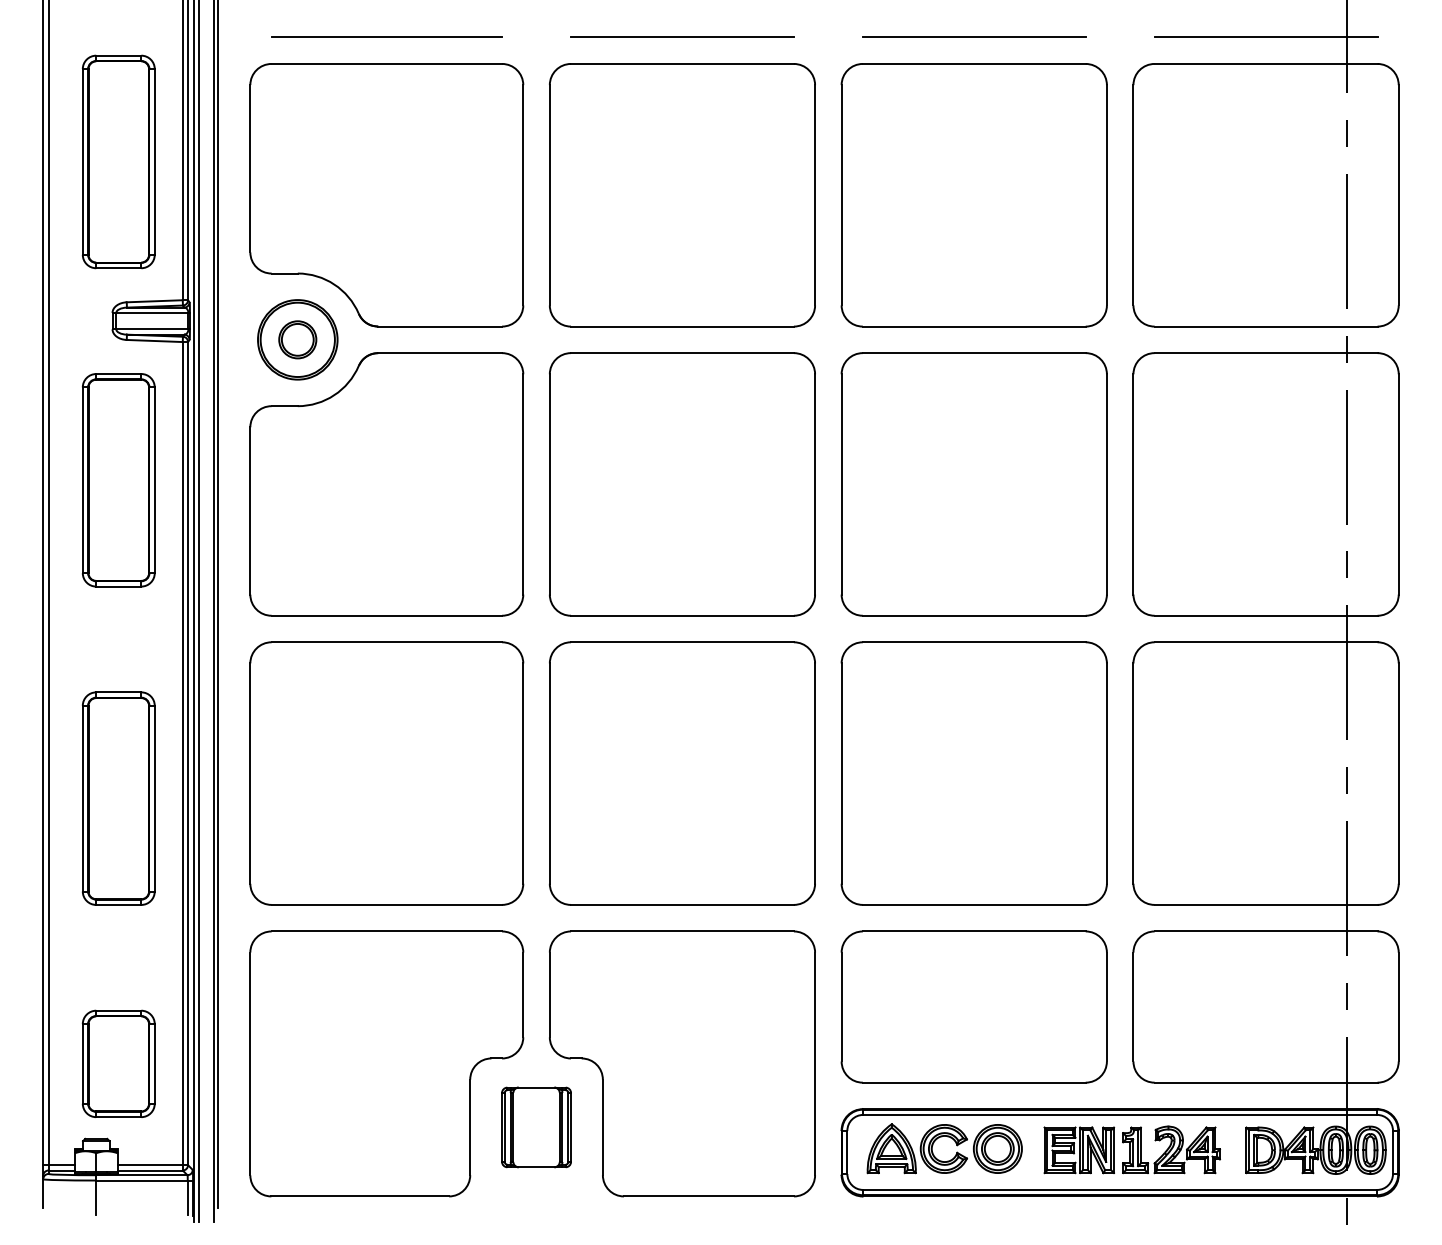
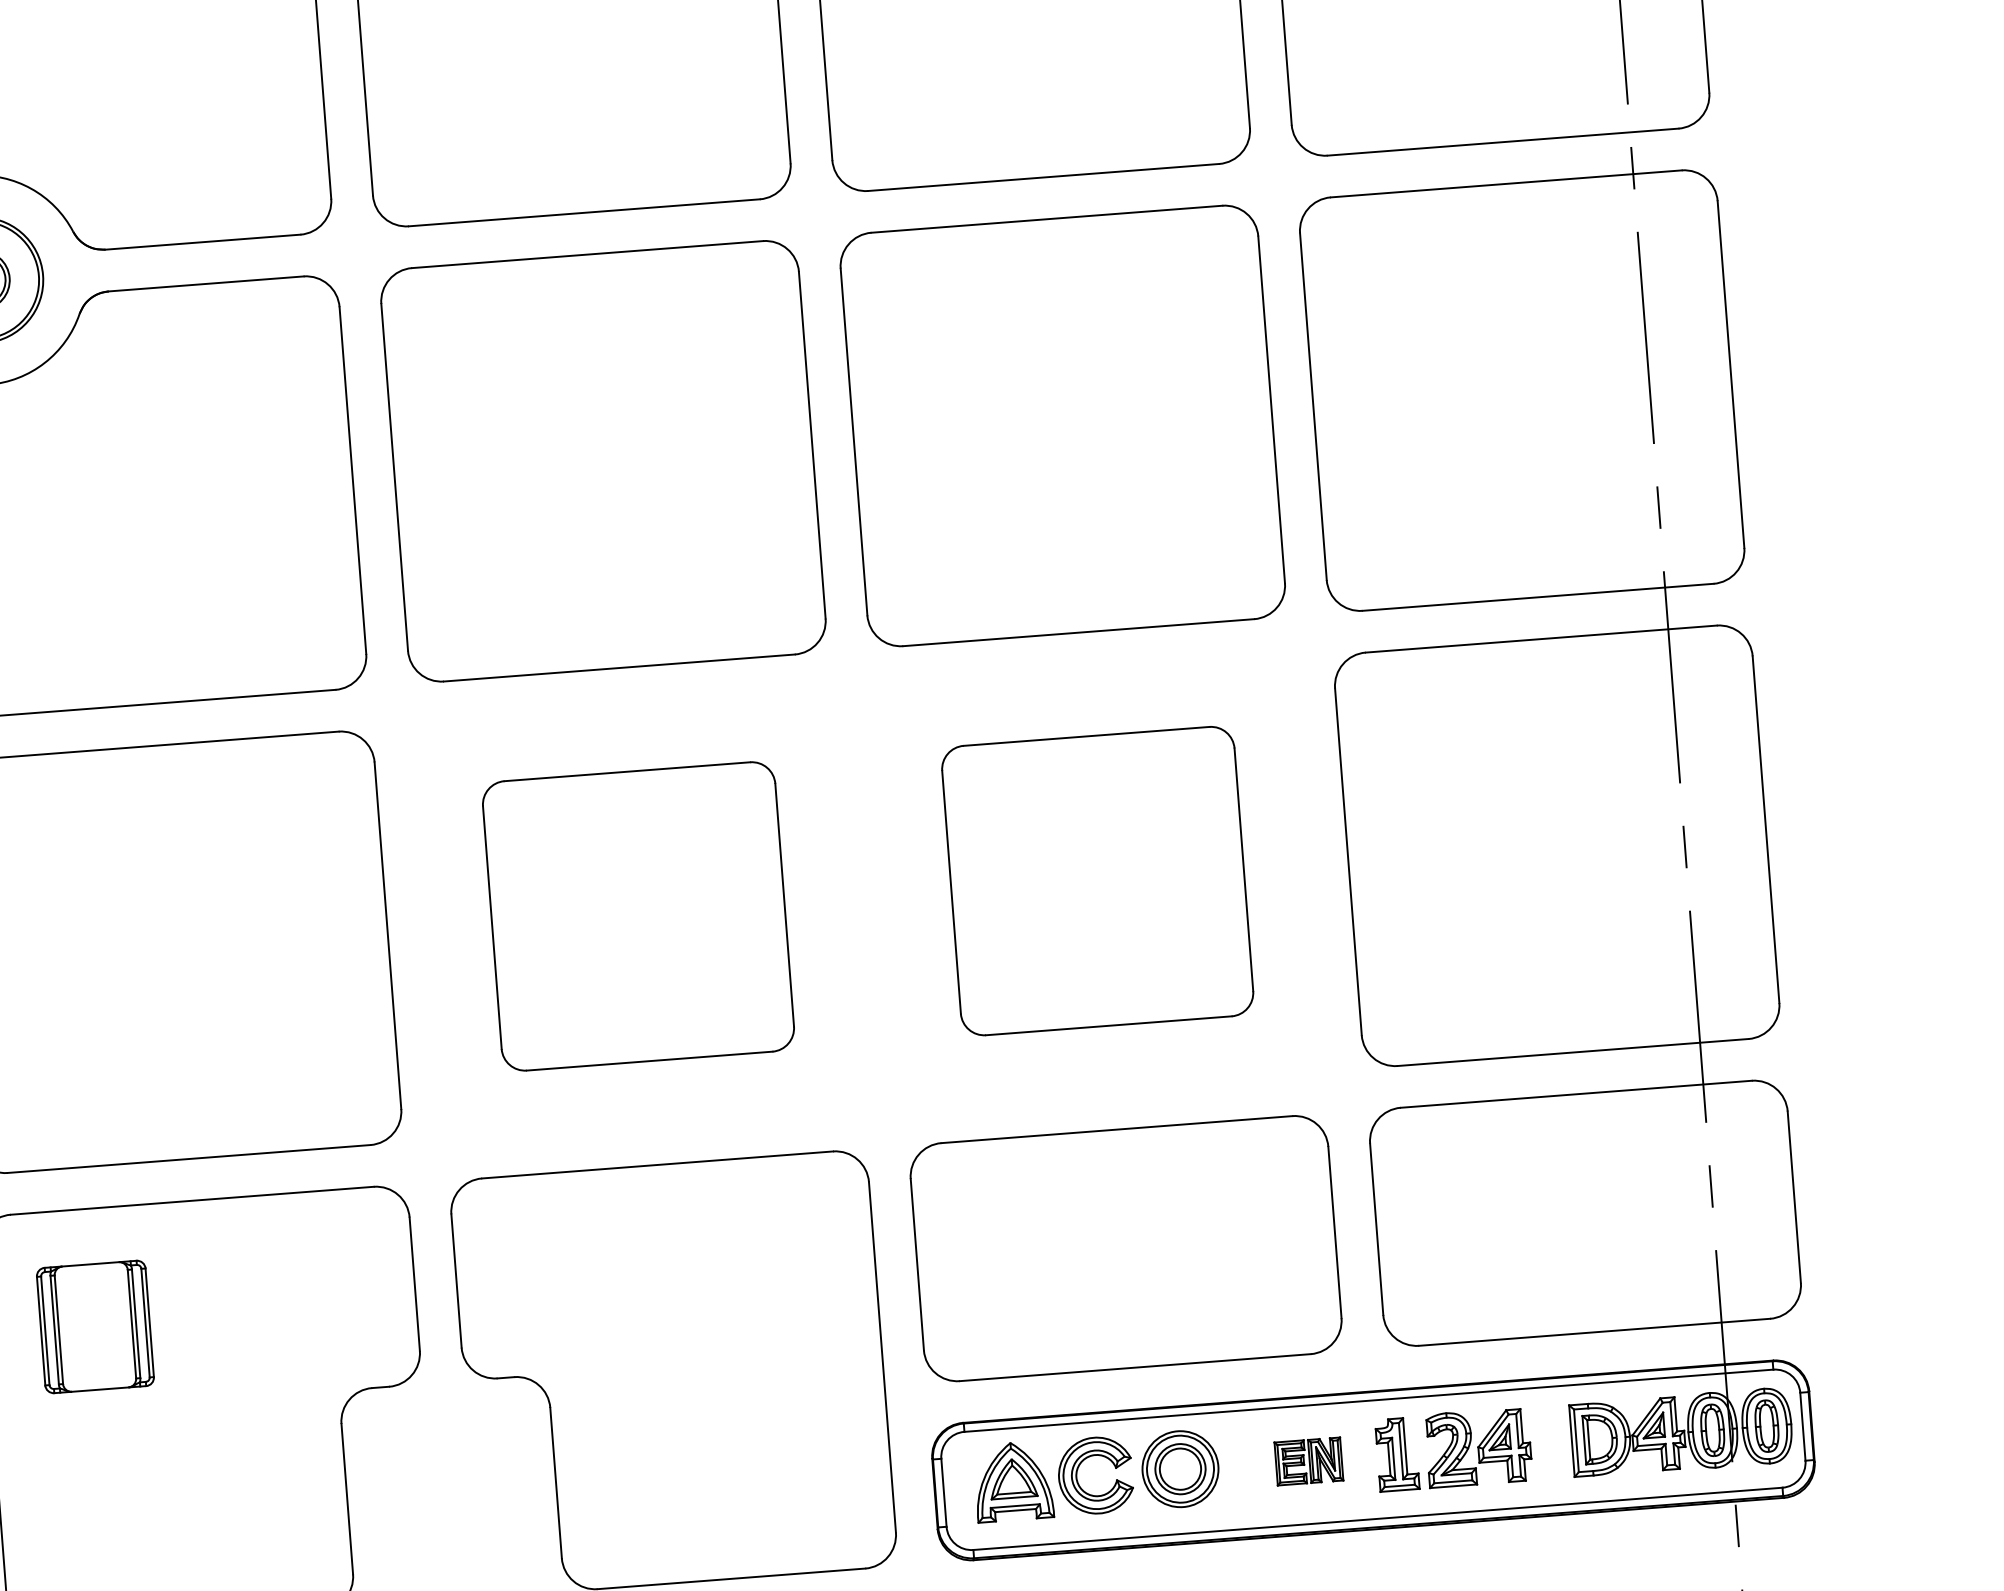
part: (682, 773) -> (638, 916), size x0.7
part: (973, 773) -> (1096, 881), size x0.7
part: (536, 1127) -> (95, 1327), moved
part: (1079, 1150) -> (1309, 1461), size x0.6

